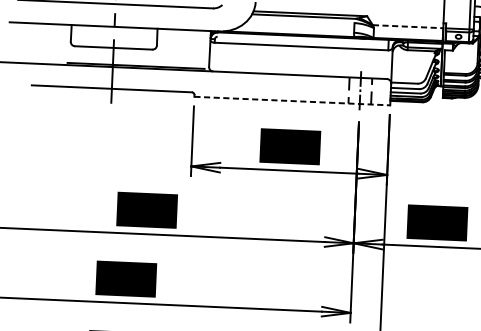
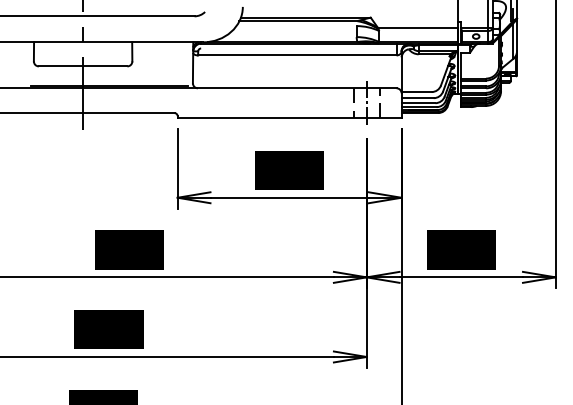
line: (408, 26) -> (418, 27), dashed -> solid
line: (292, 101) -> (289, 118), dashed -> solid

